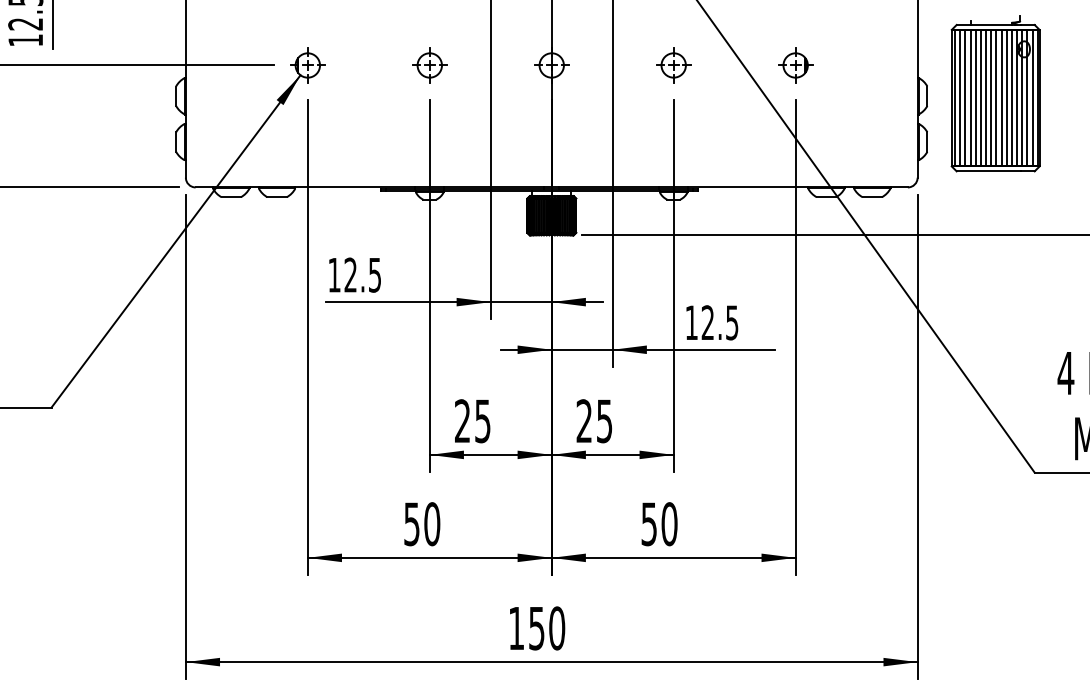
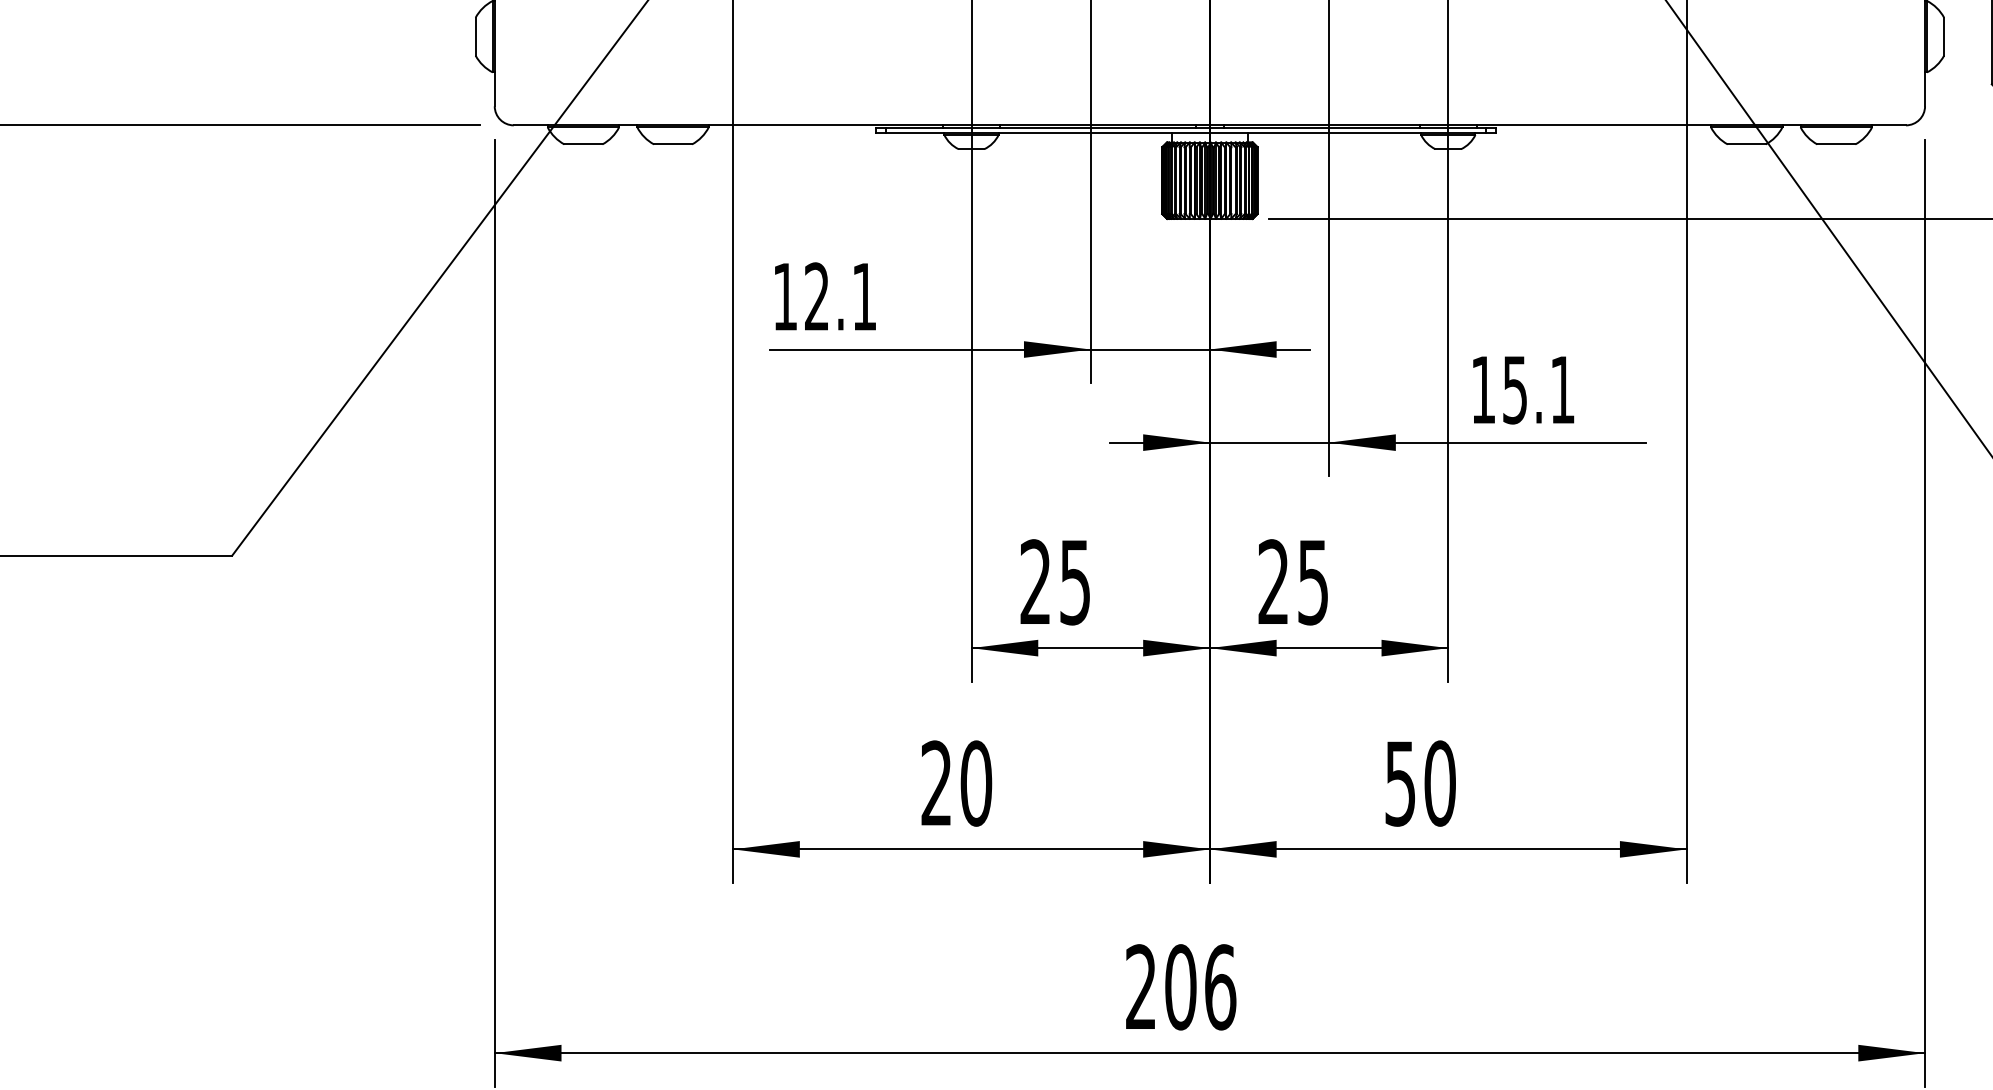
text: (374, 275) -> (863, 297), 12.5 -> 12.1
text: (719, 322) -> (1537, 389), 12.5 -> 15.1
text: (411, 524) -> (935, 784), 50 -> 20
text: (536, 628) -> (1180, 987), 150 -> 206

